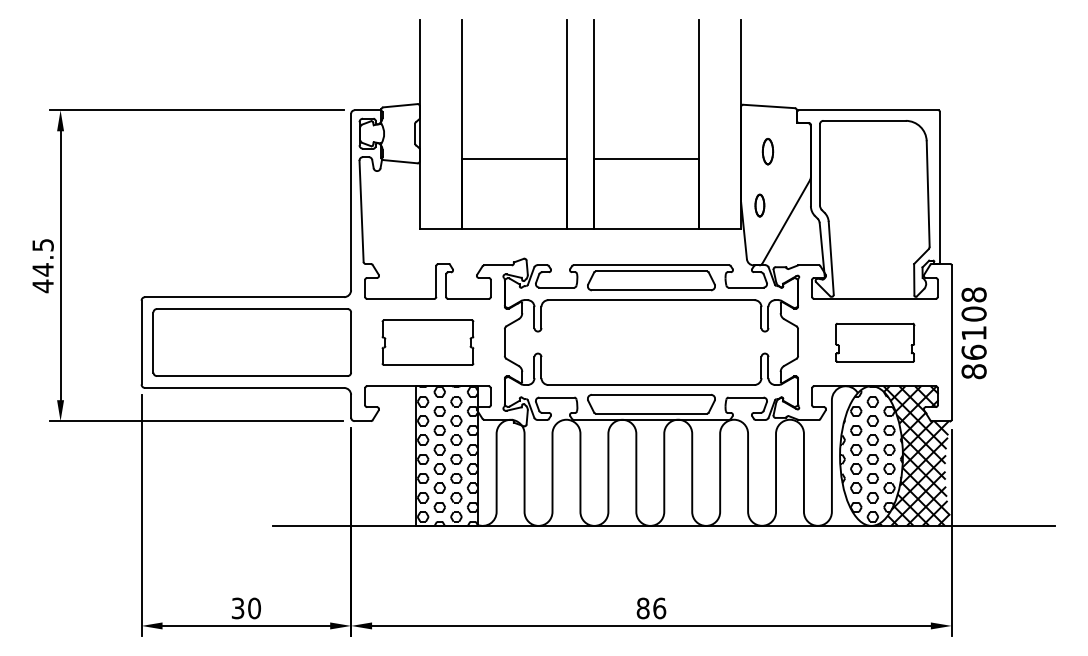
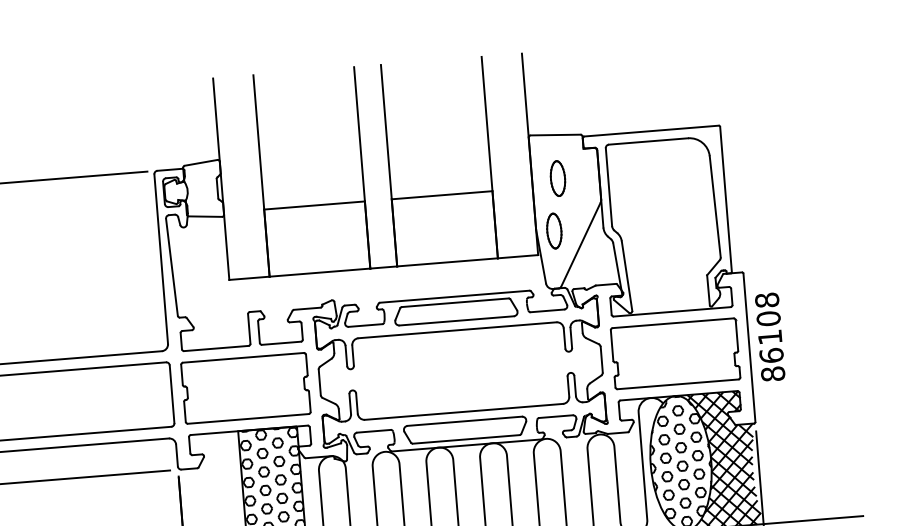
part: (767, 151) -> (557, 178), size x1.43
part: (759, 205) -> (553, 230), size x1.67
part: (427, 342) -> (245, 388), size x1.43
part: (875, 342) -> (676, 353), size x1.67

